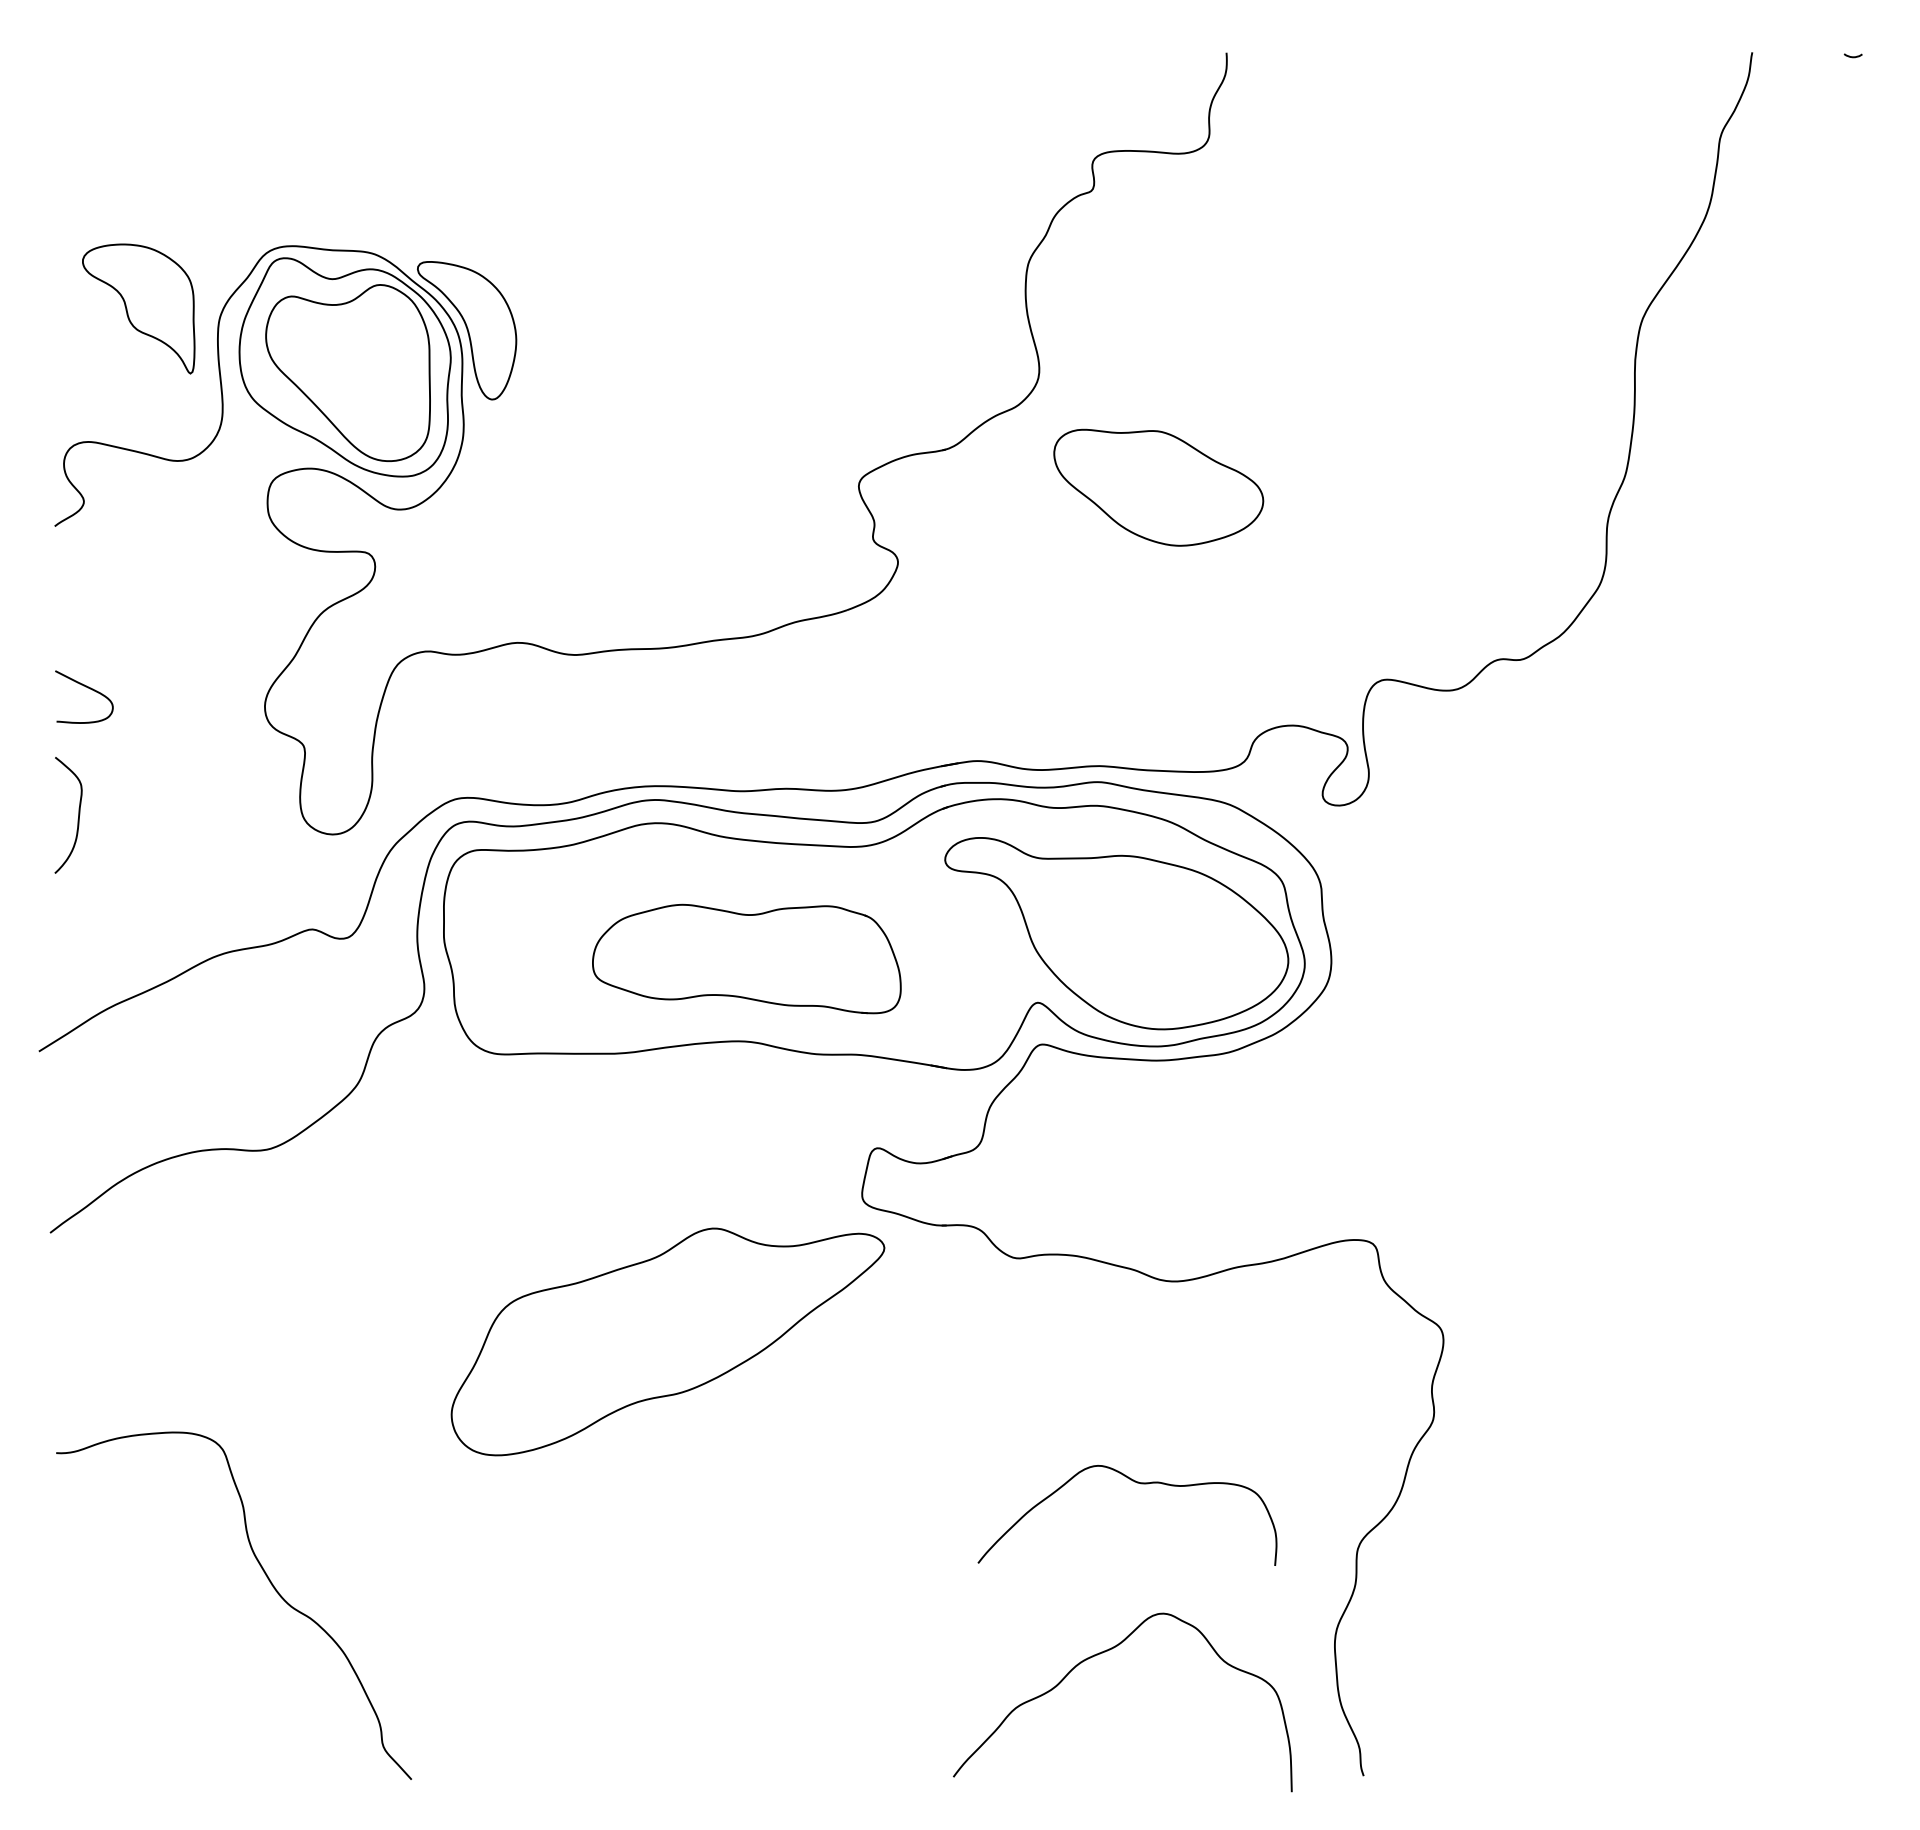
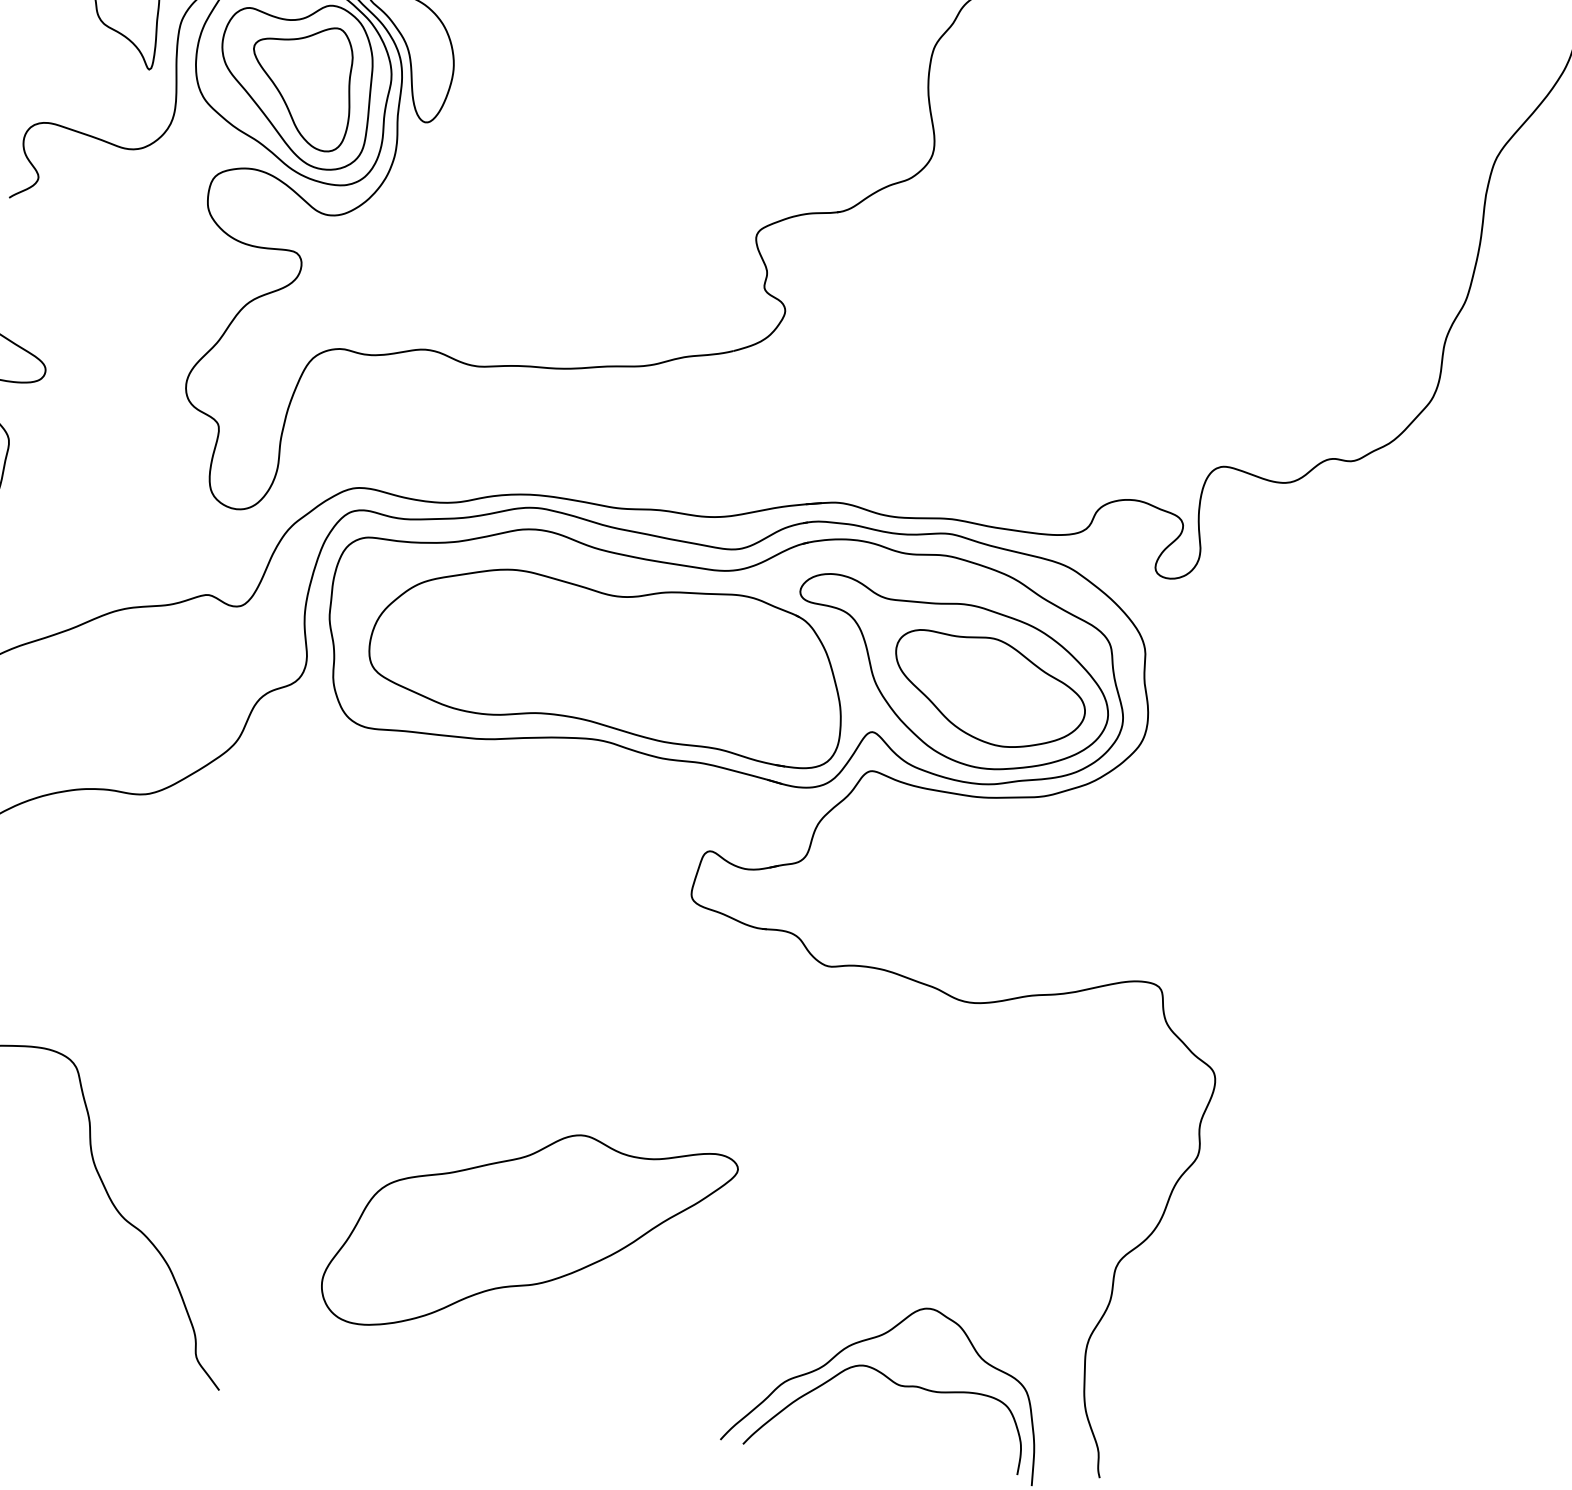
part: (354, 374) -> (300, 86), added
part: (1158, 487) -> (989, 690), moved
part: (746, 958) -> (607, 663), size x1.67
part: (667, 1341) -> (528, 1235), moved
curve: (1137, 1483) -> (897, 1385), moved

